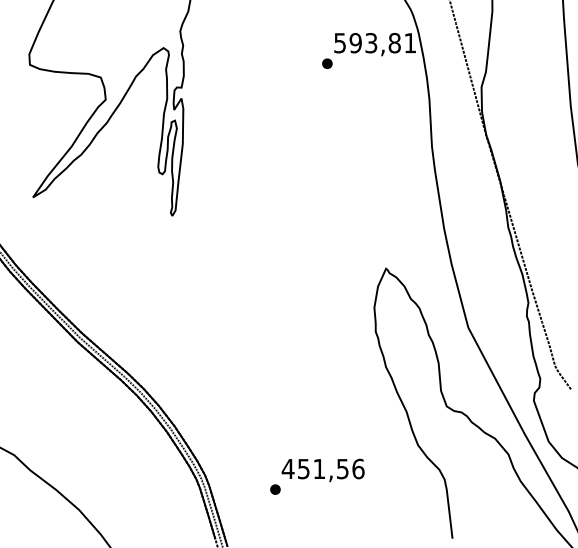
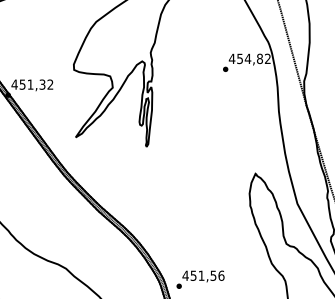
text: (374, 42) -> (249, 58), 593,81 -> 454,82
text: (317, 476) -> (200, 279), moved

